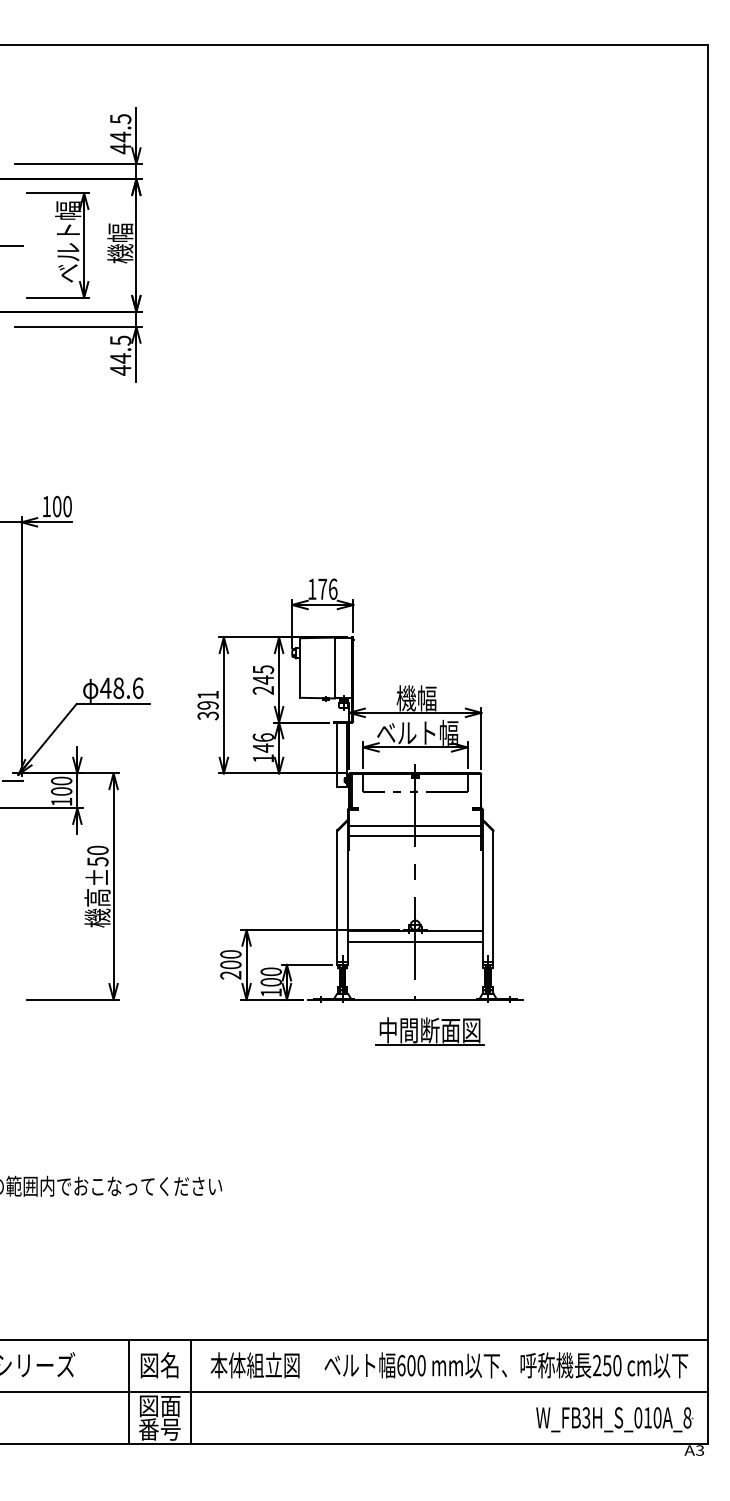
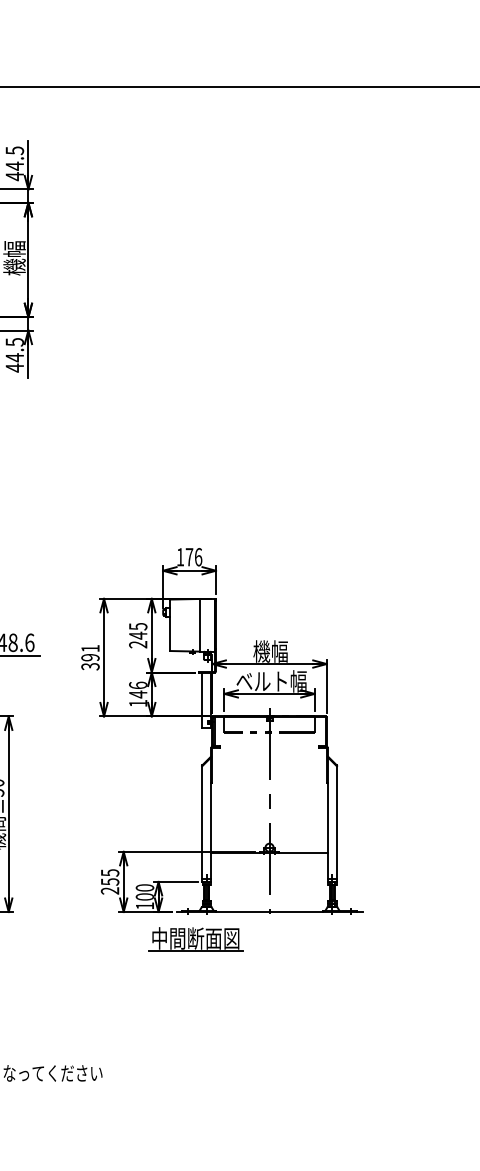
line: (415, 825) -> (269, 761), removed
line: (415, 836) -> (269, 770), removed
line: (414, 941) -> (268, 861), removed
text: (230, 959) -> (109, 877), 200 -> 255
part: (429, 1031) -> (195, 939), moved

